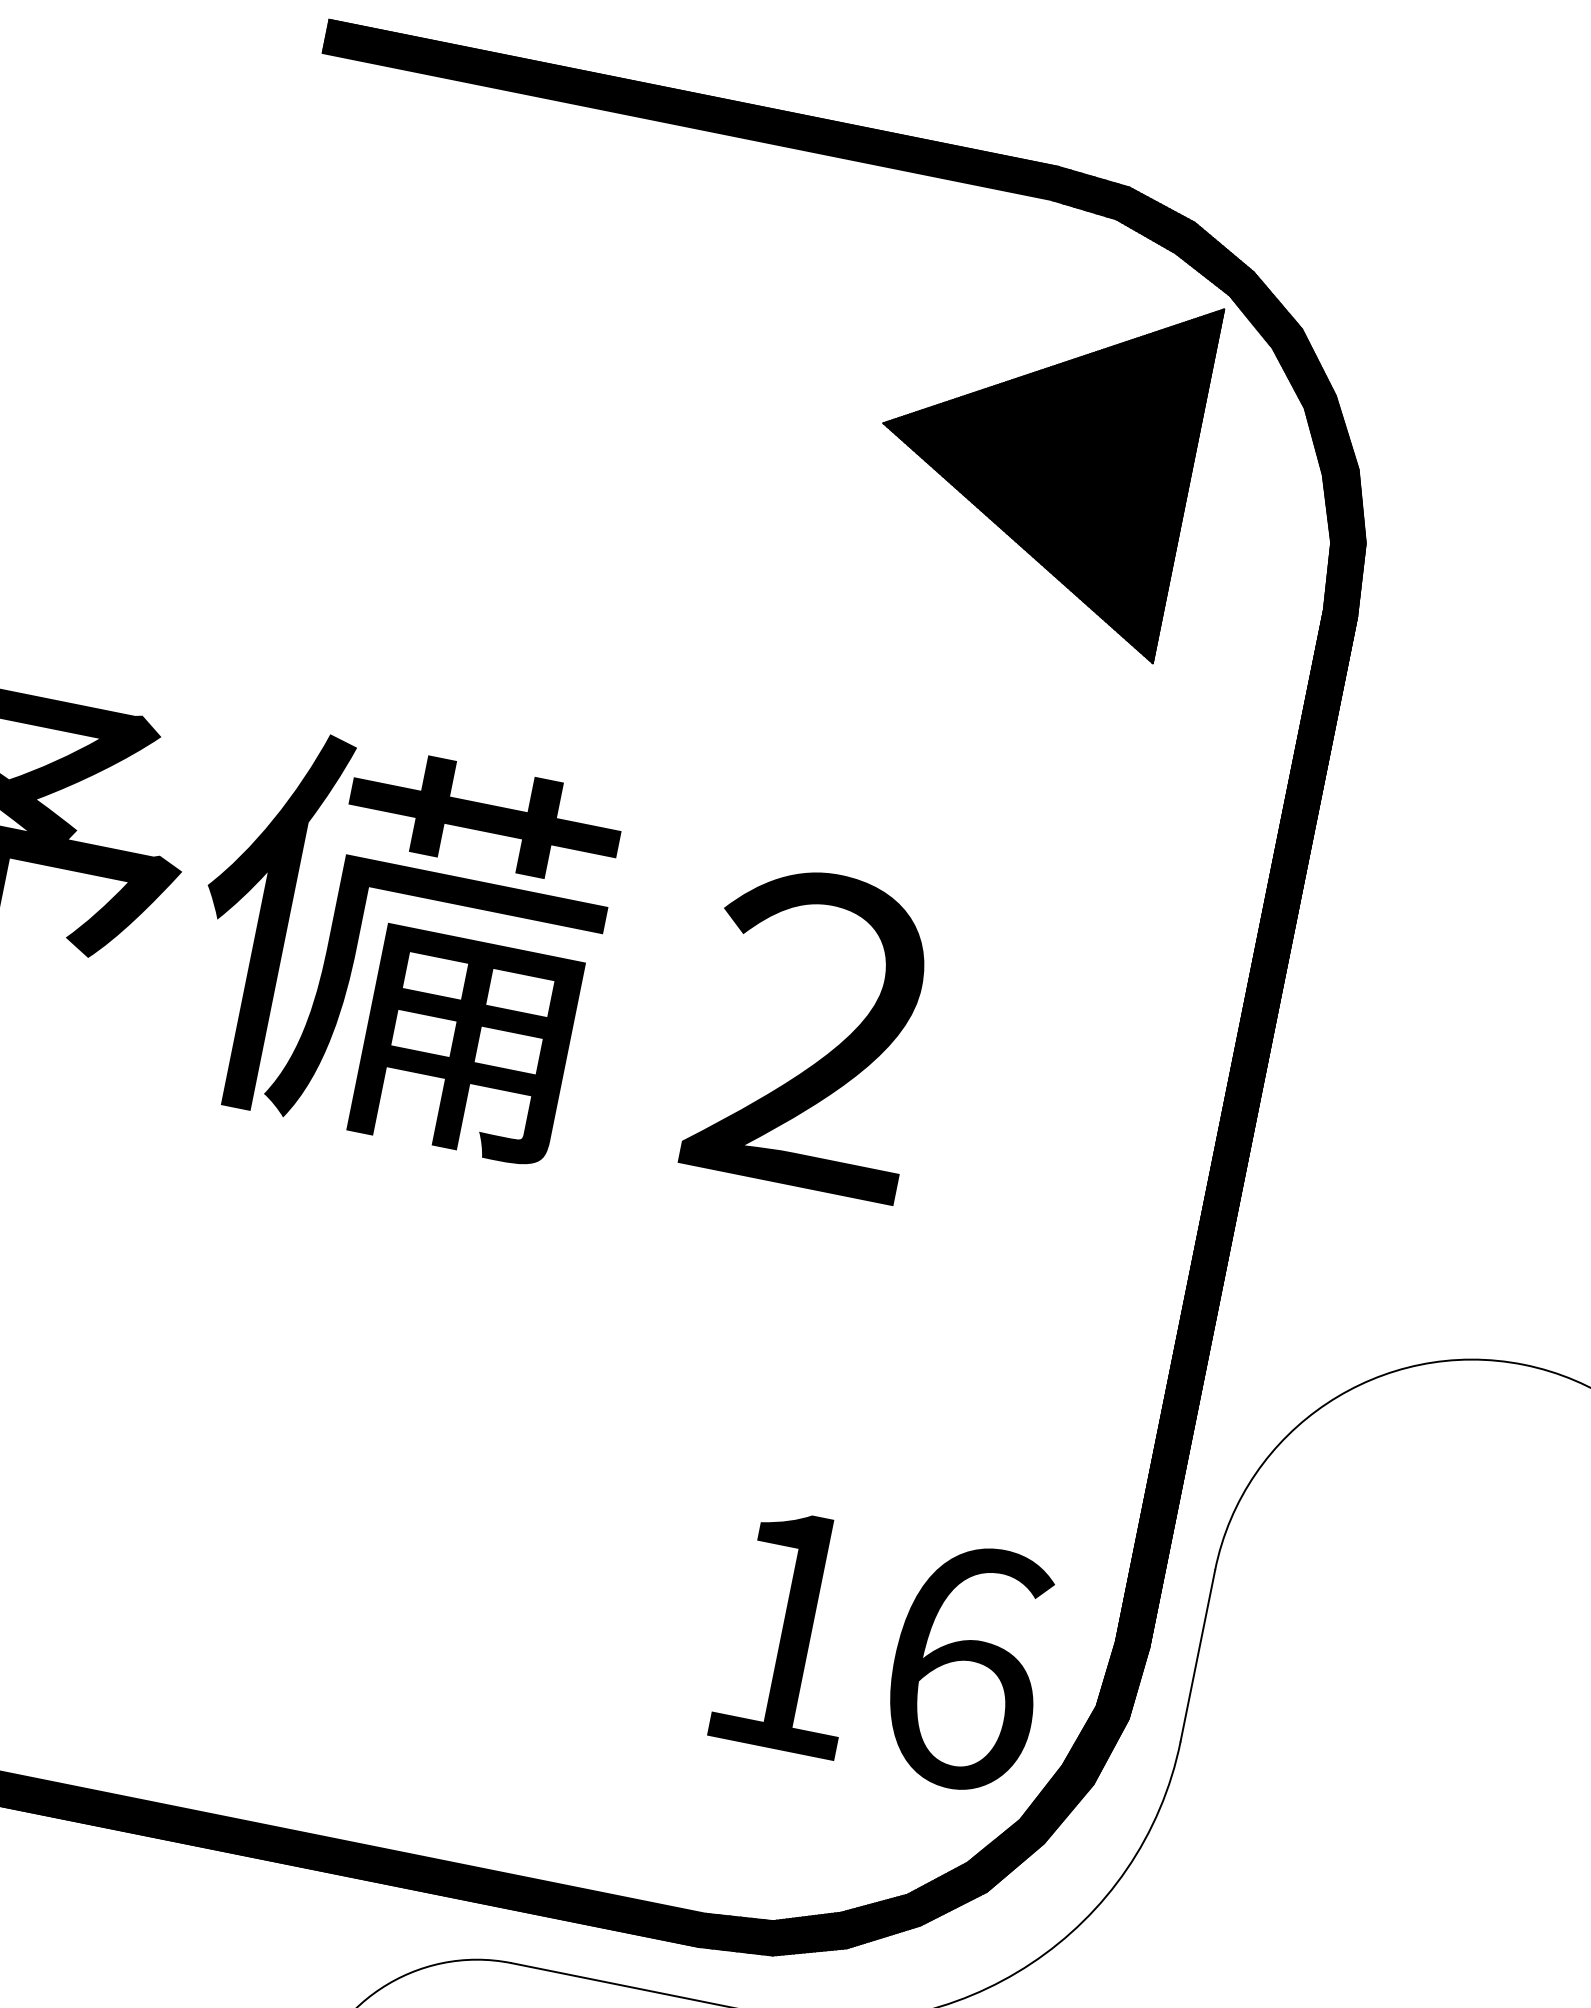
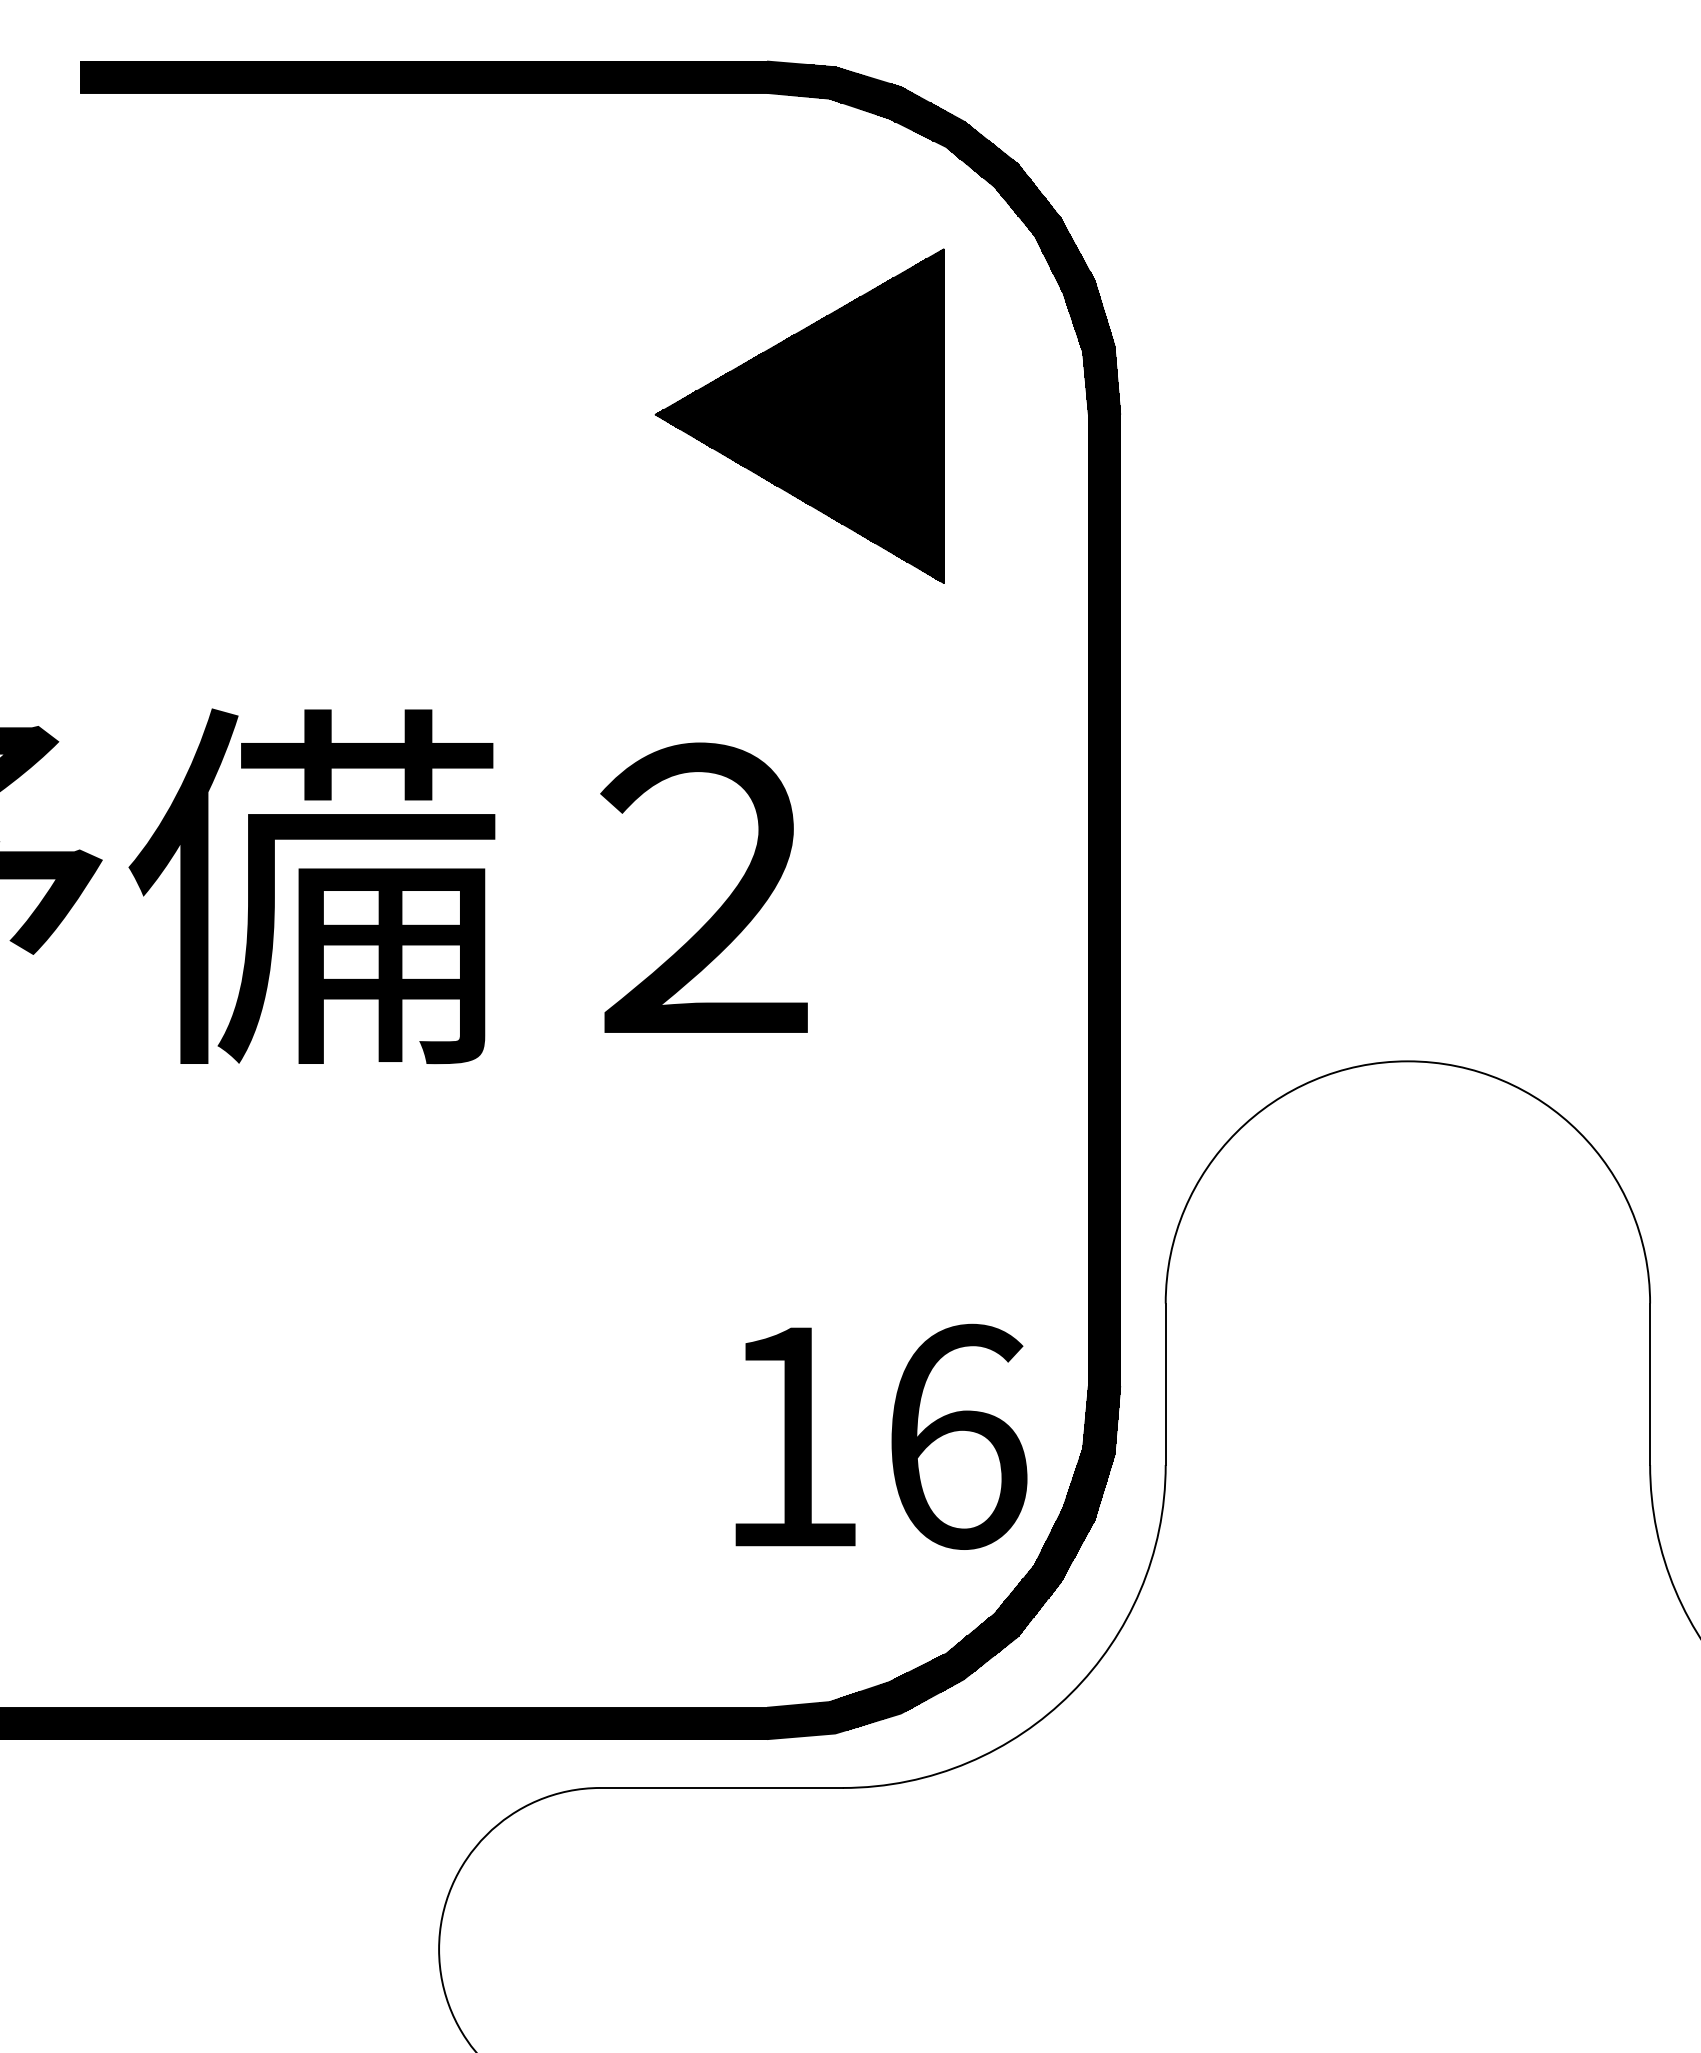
part: (1035, 454) -> (799, 415), moved

